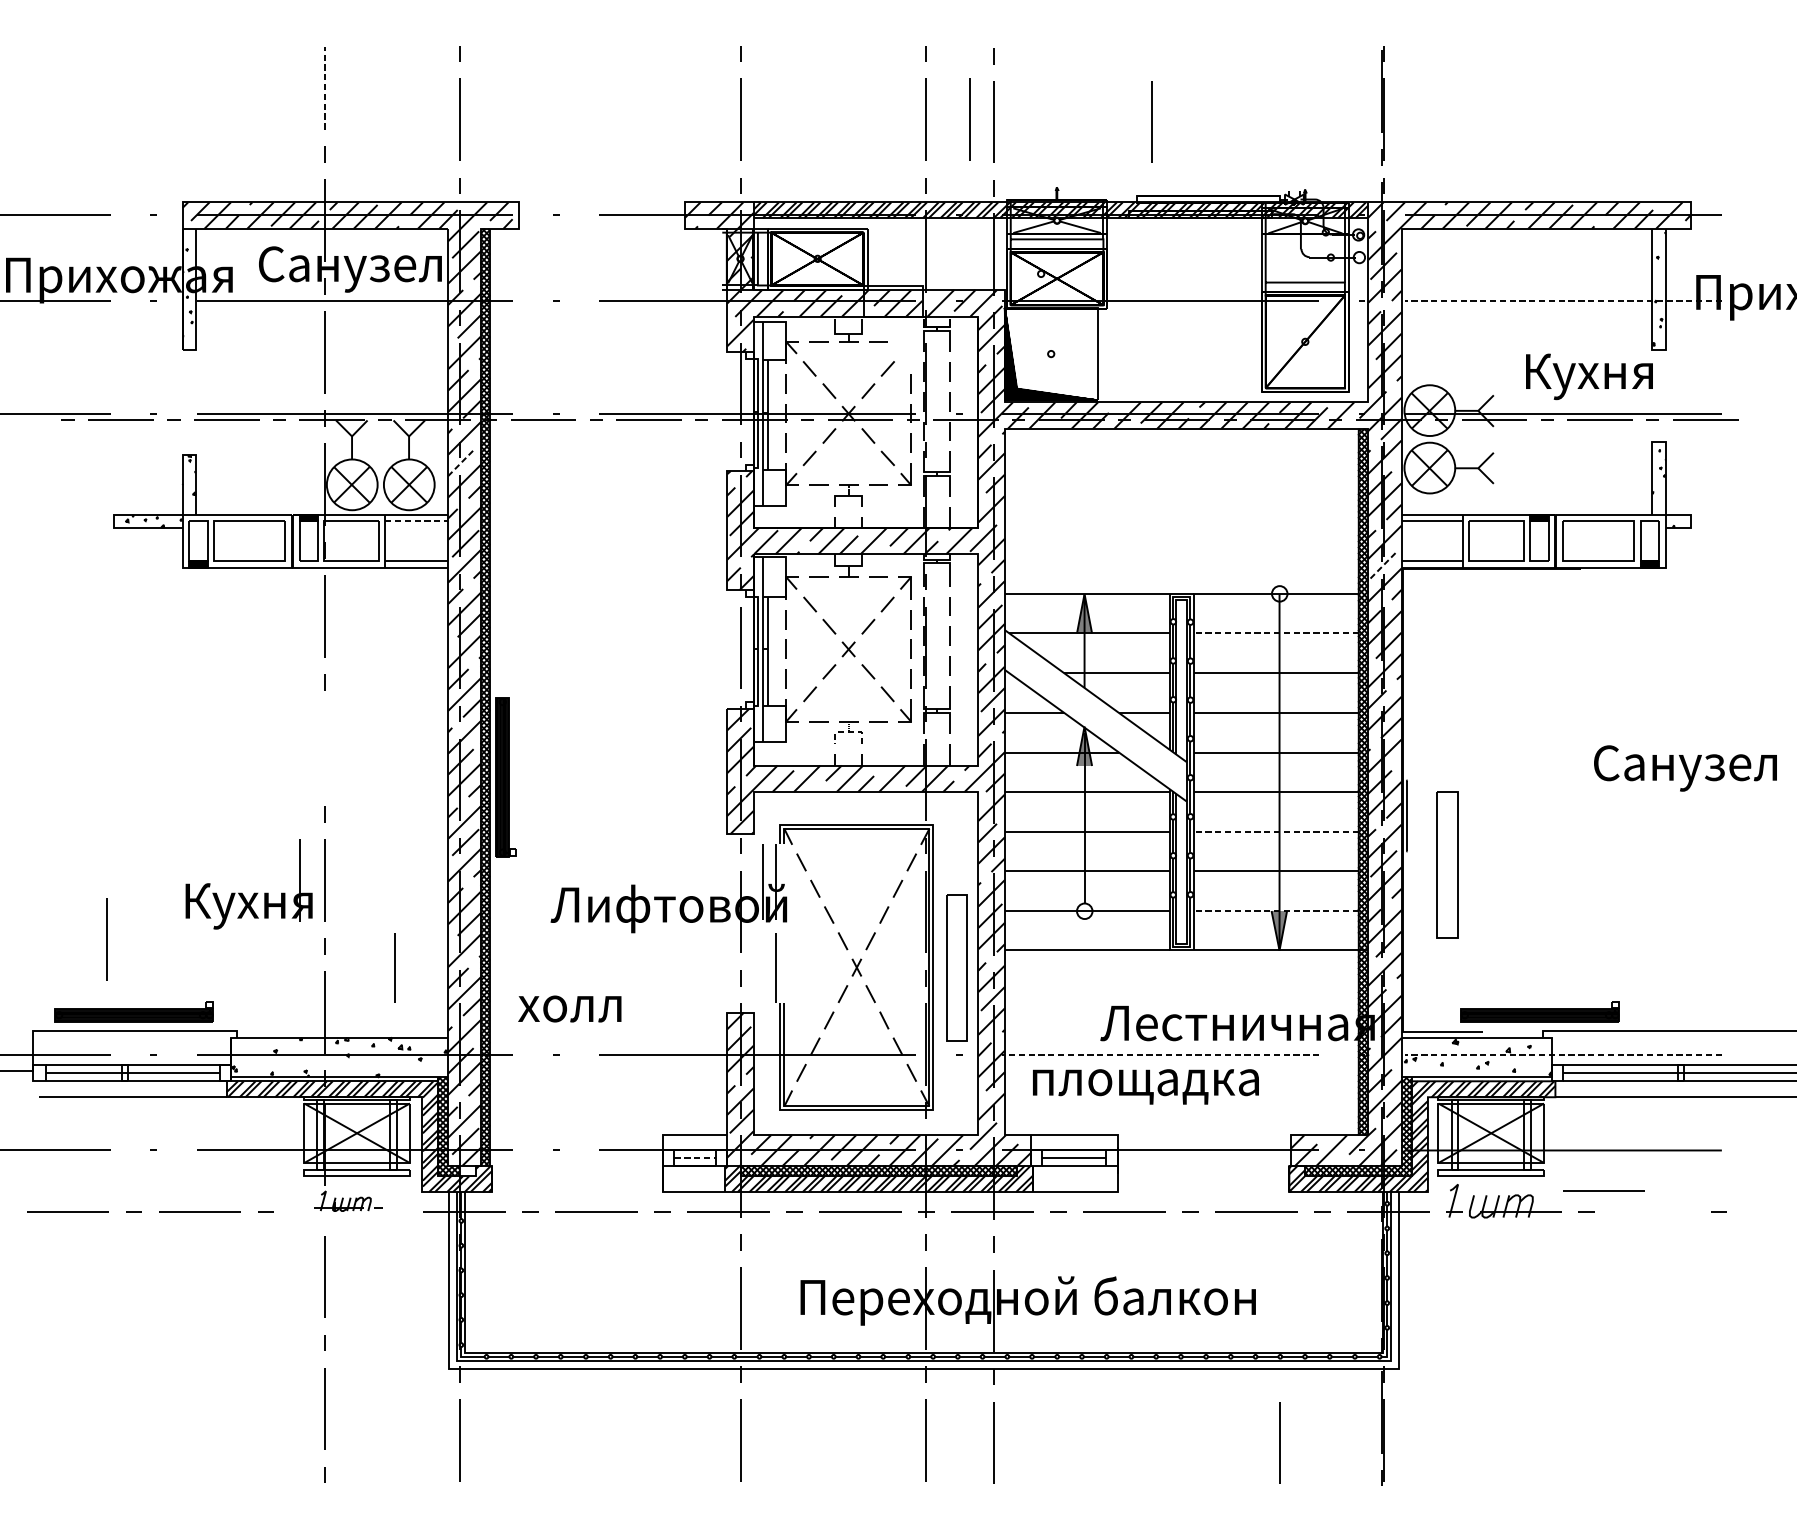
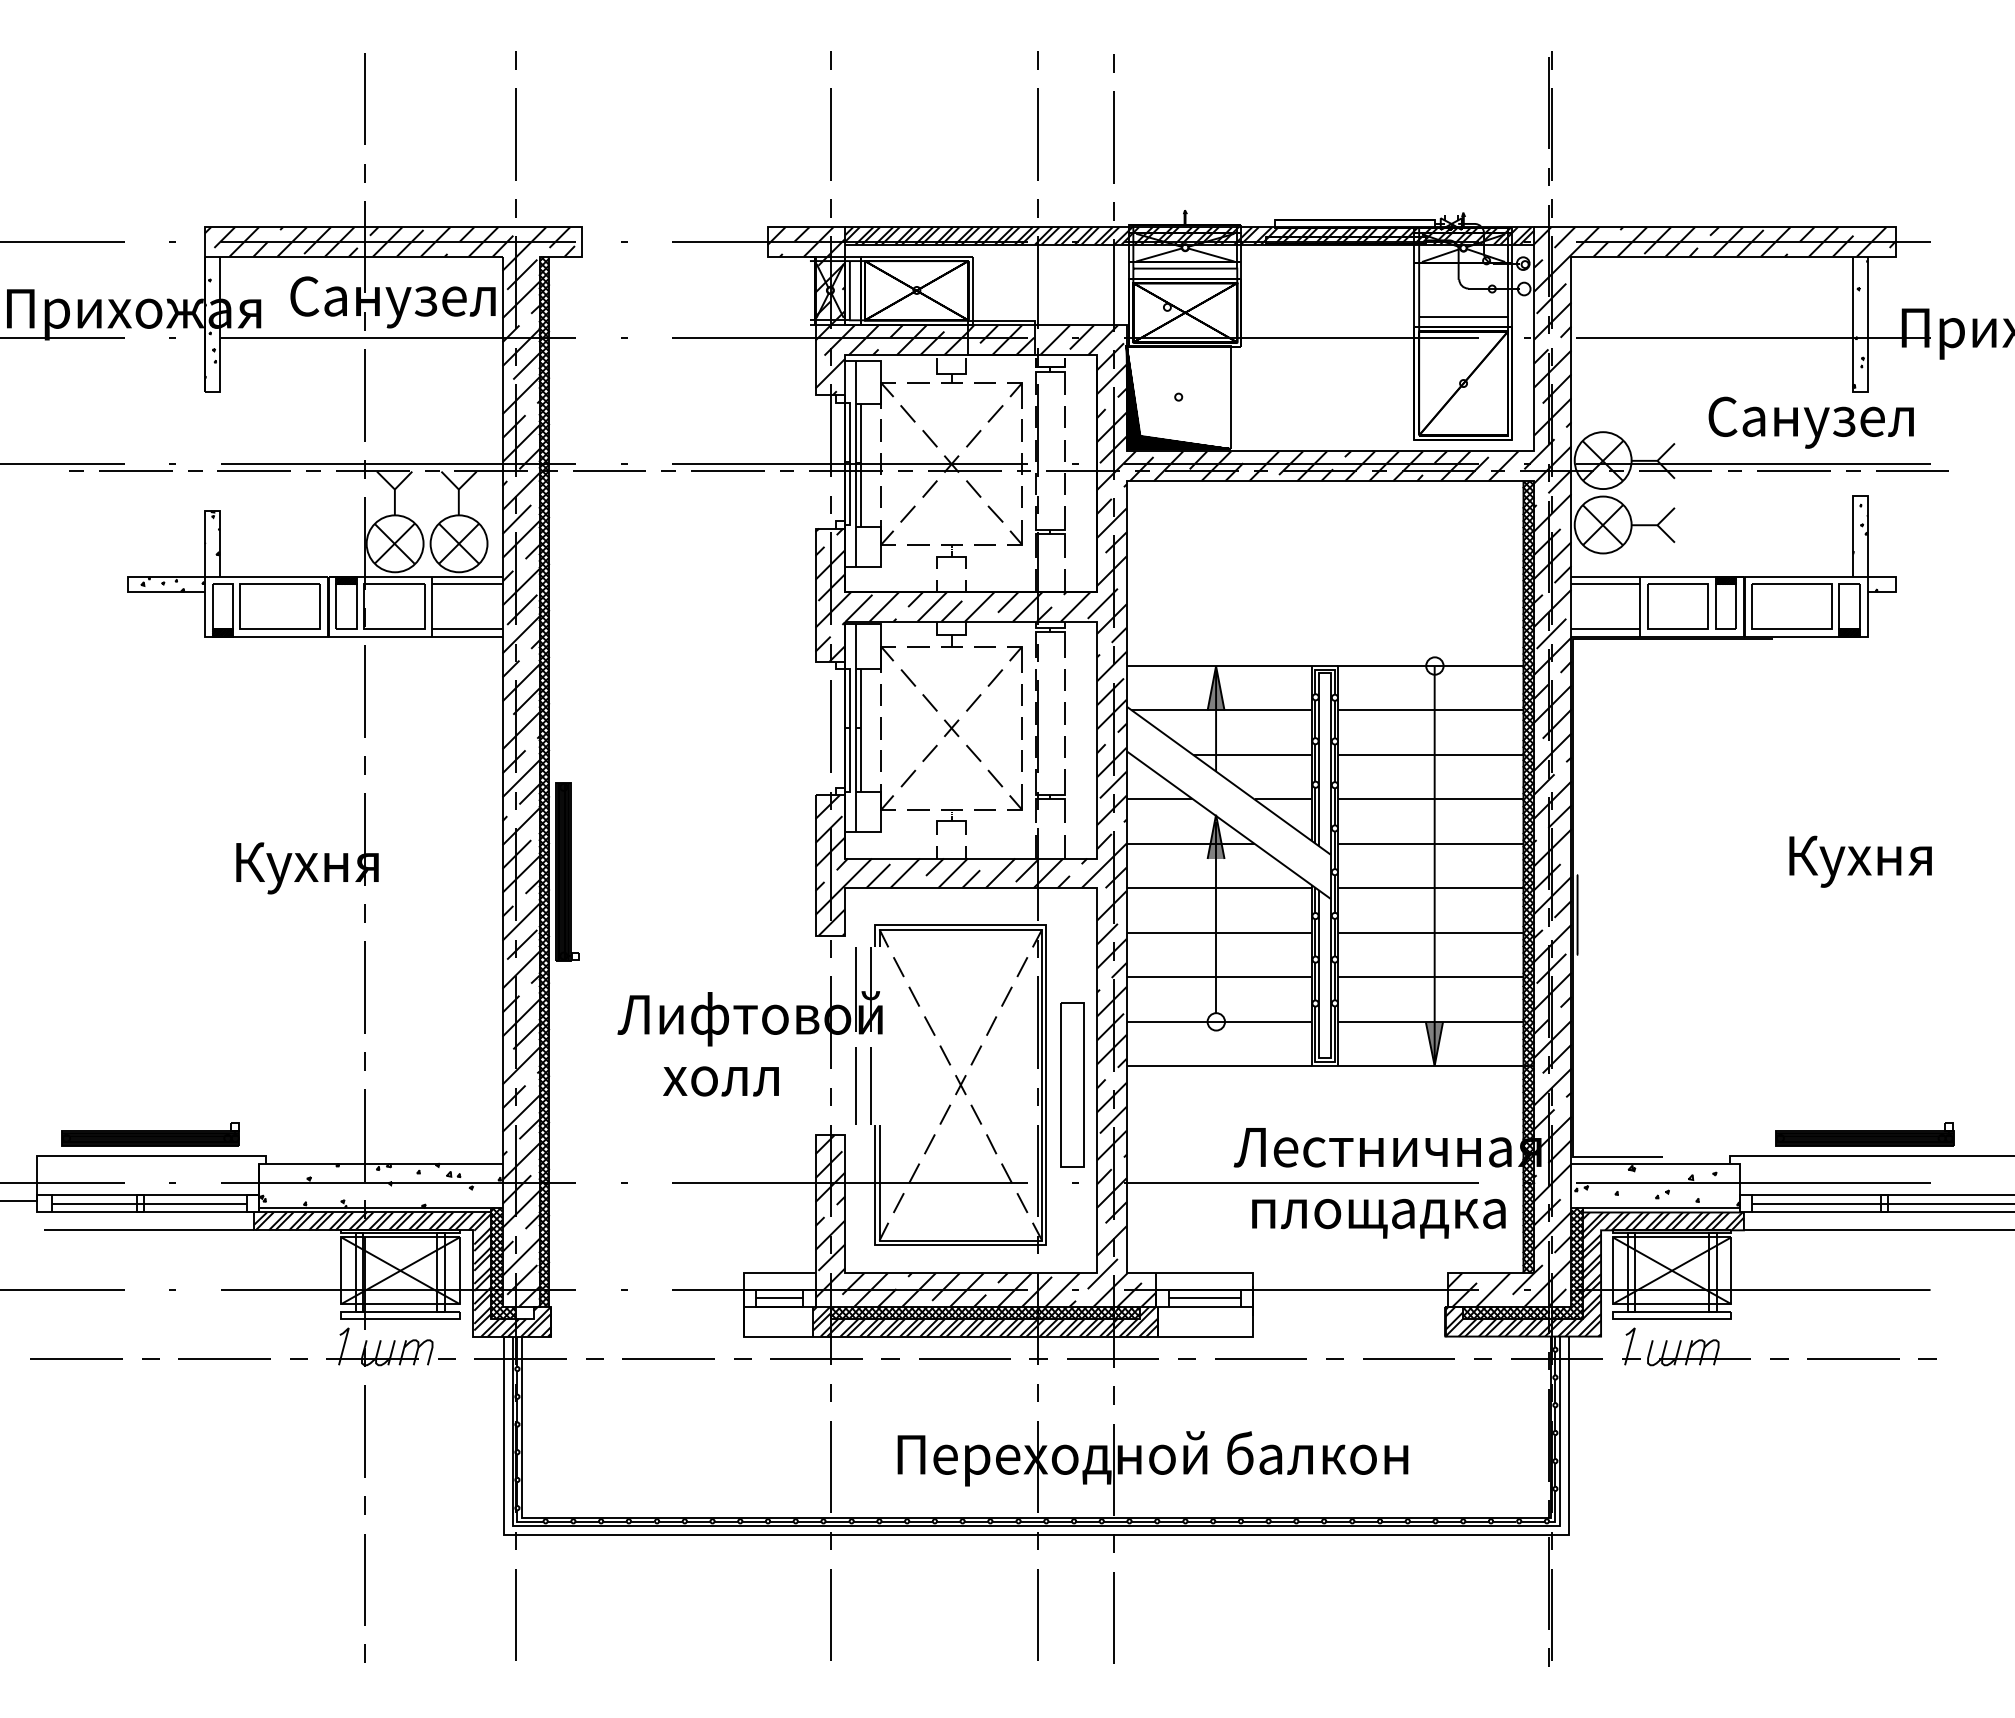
line: (324, 87) -> (364, 98), dashed -> solid
line: (969, 119) -> (1087, 134), removed
line: (1151, 122) -> (1291, 137), removed
line: (1563, 301) -> (1752, 338), dashed -> solid
part: (904, 352) -> (1014, 395), added
text: (1614, 376) -> (1810, 422), Кухня -> Санузел
line: (461, 463) -> (517, 519), dashed -> solid
line: (416, 521) -> (467, 584), dashed -> solid
line: (1383, 564) -> (1551, 633), dashed -> solid
line: (1275, 633) -> (1430, 710), dashed -> solid
line: (848, 732) -> (951, 821), dashed -> solid
text: (1685, 768) -> (1889, 861), Санузел -> Кухня
line: (1275, 831) -> (1430, 932), dashed -> solid
part: (1447, 864) -> (1622, 969), removed
part: (253, 893) -> (312, 853), moved
line: (1275, 910) -> (1430, 1021), dashed -> solid
line: (106, 939) -> (119, 1053), removed
line: (395, 968) -> (855, 1085), moved
text: (569, 1009) -> (720, 1081), moved
part: (1539, 1011) -> (1864, 1134), moved
line: (1160, 1055) -> (1301, 1183), dashed -> solid
line: (1563, 1055) -> (1752, 1183), dashed -> solid
text: (1145, 1086) -> (1378, 1218), moved
line: (696, 1158) -> (780, 1298), dashed -> solid
line: (1604, 1190) -> (1853, 1358), moved
part: (348, 1200) -> (390, 1346), size x1.67
line: (1279, 1442) -> (1434, 1617), removed

